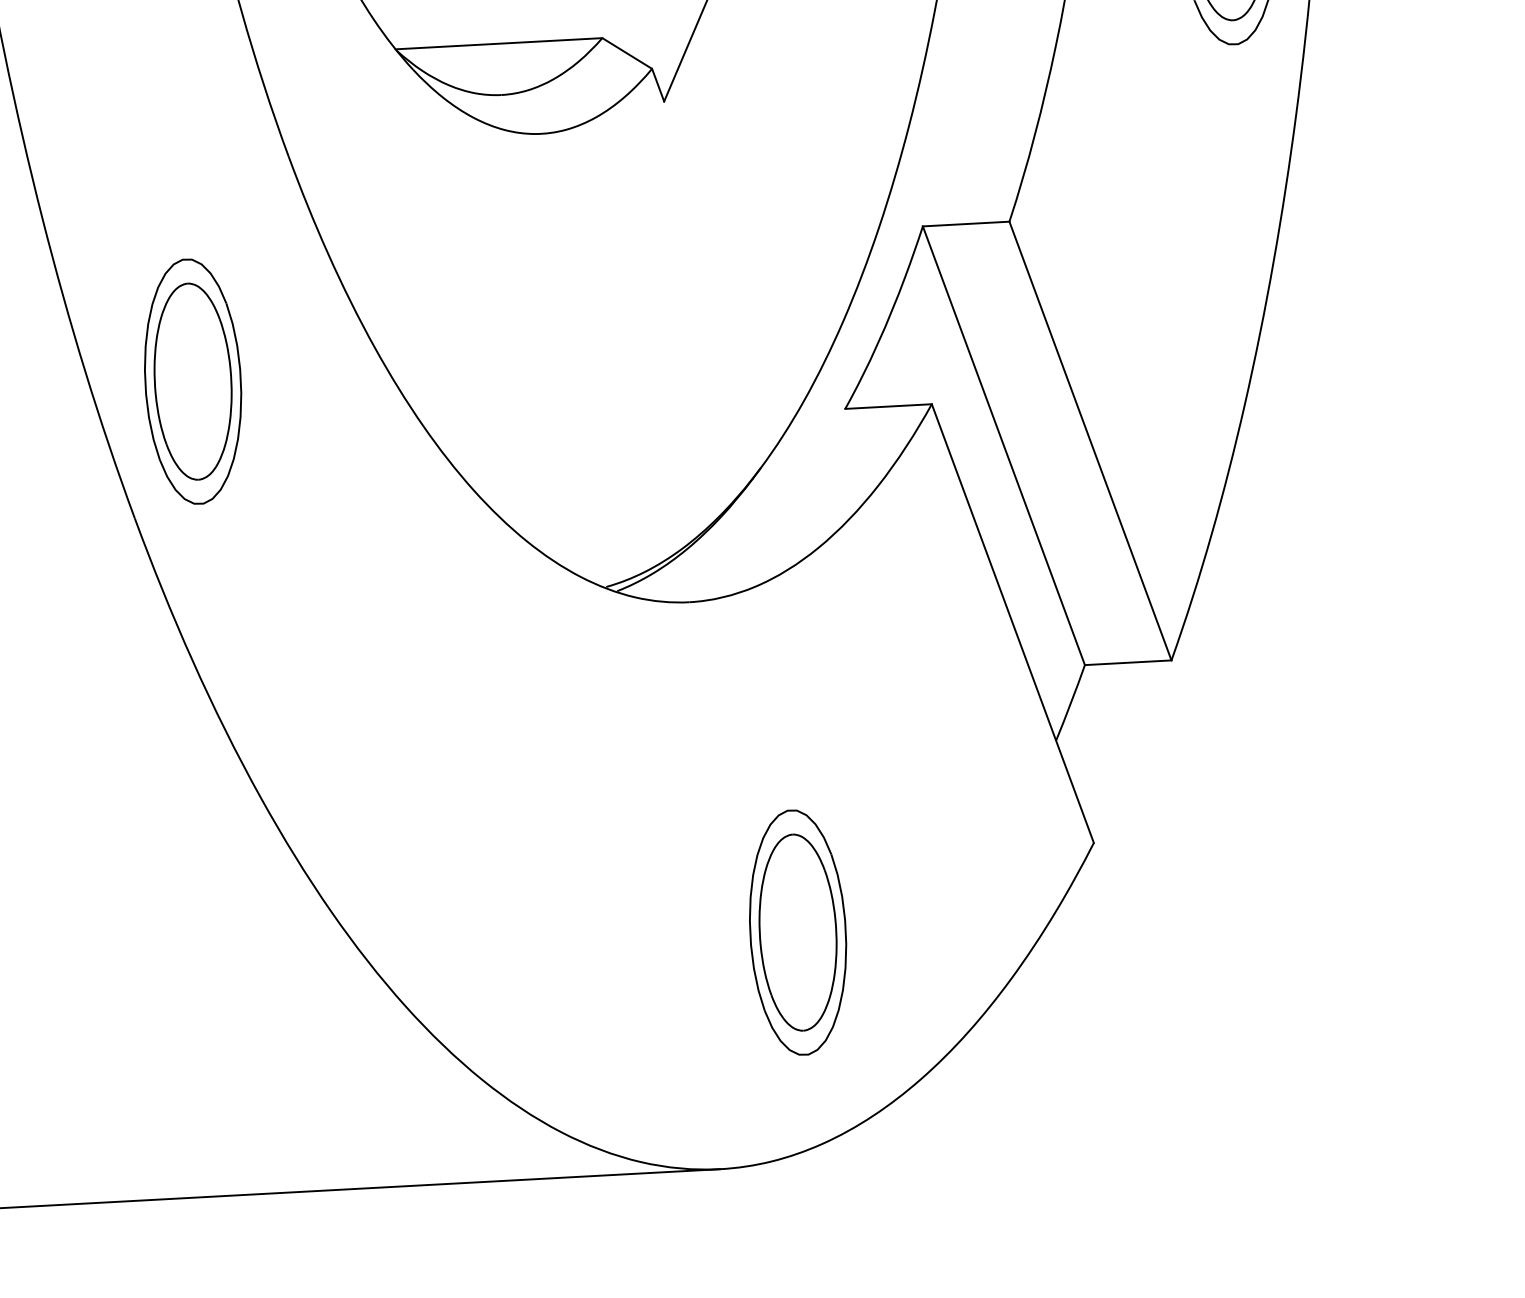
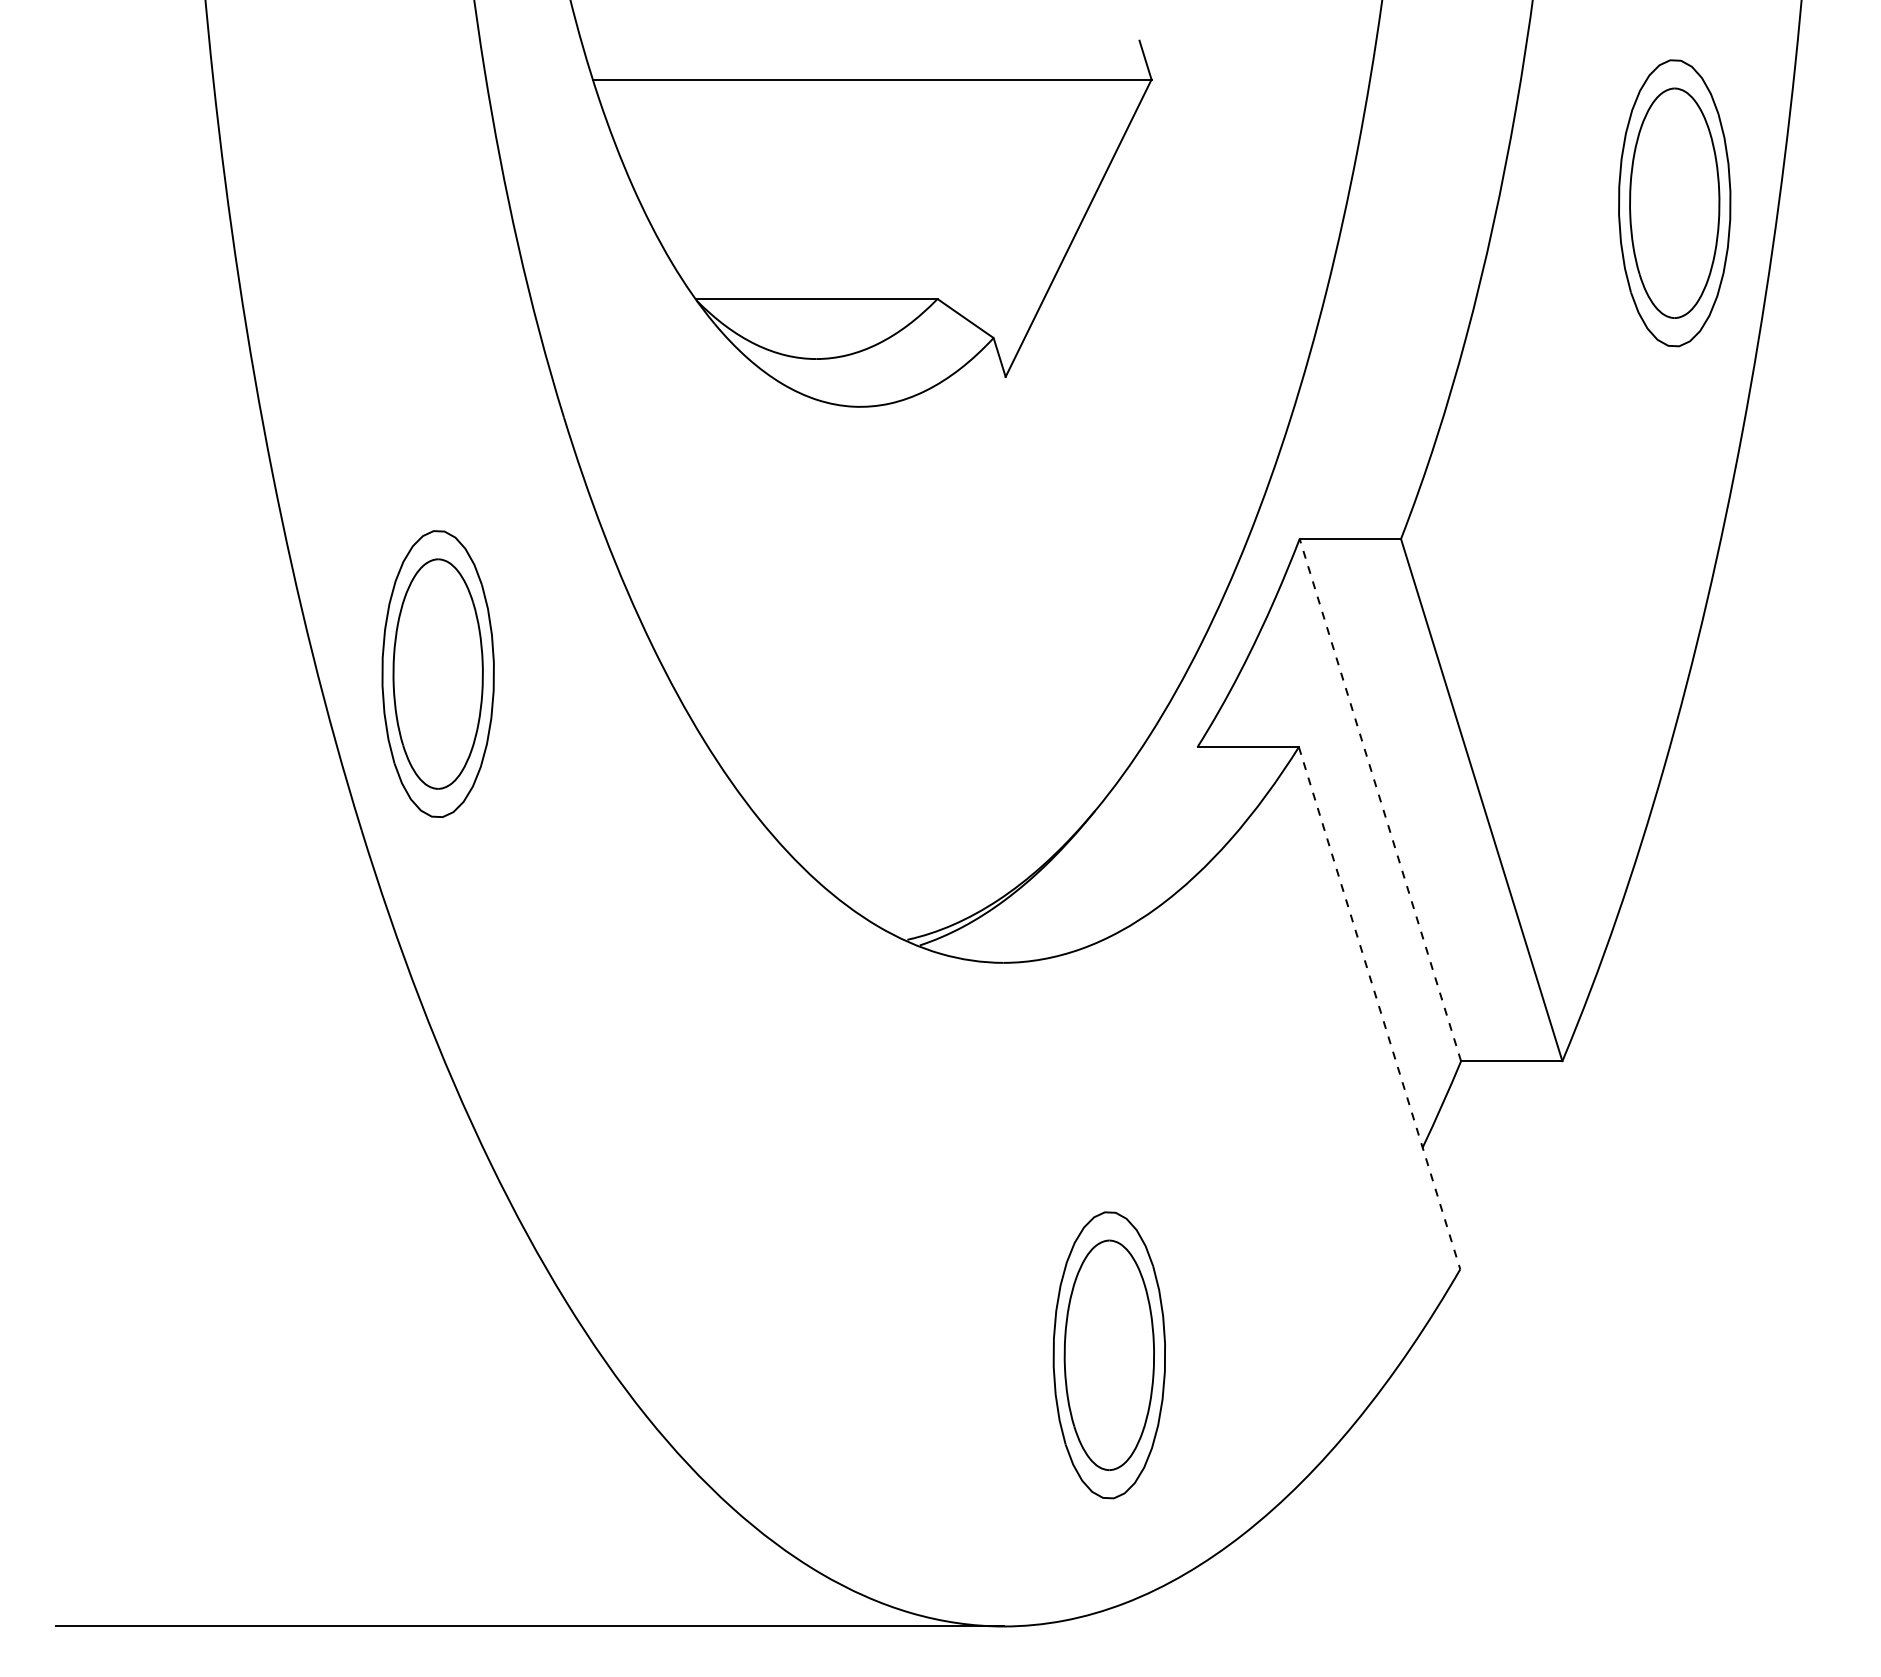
line: (1003, 445) -> (1380, 799), solid -> dashed
line: (1012, 623) -> (1379, 1008), solid -> dashed

